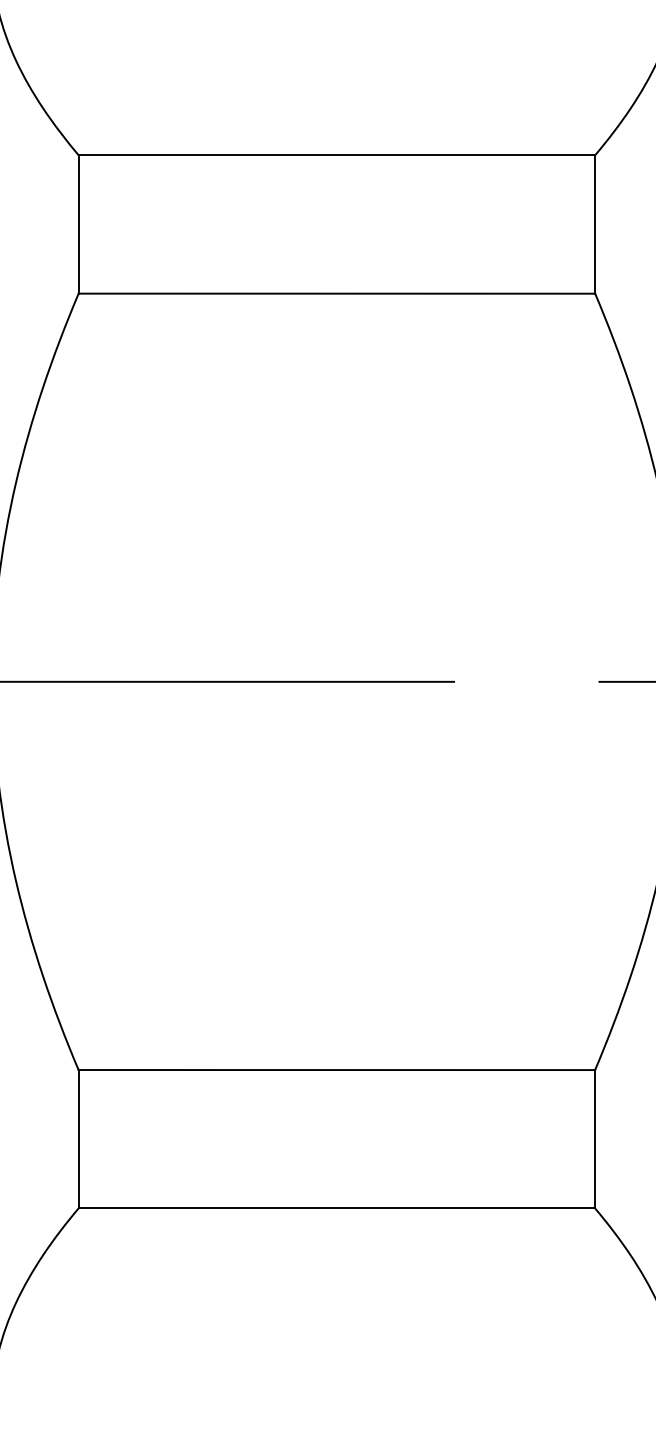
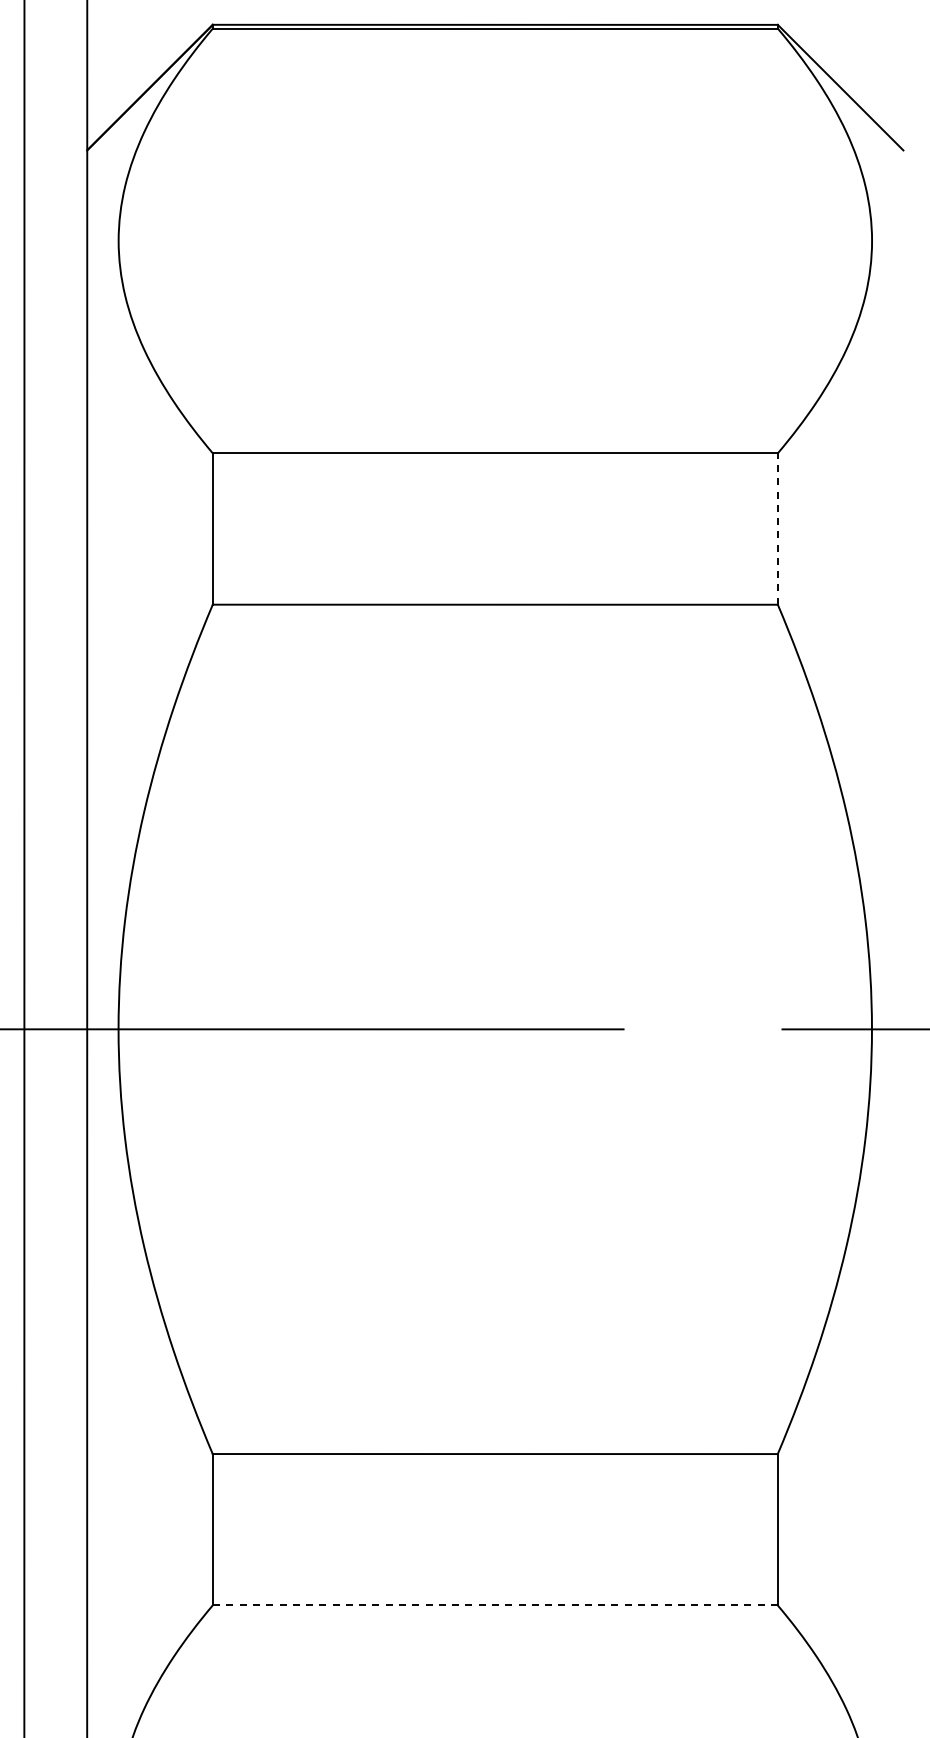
line: (594, 224) -> (777, 529), solid -> dashed
line: (337, 1208) -> (495, 1605), solid -> dashed

